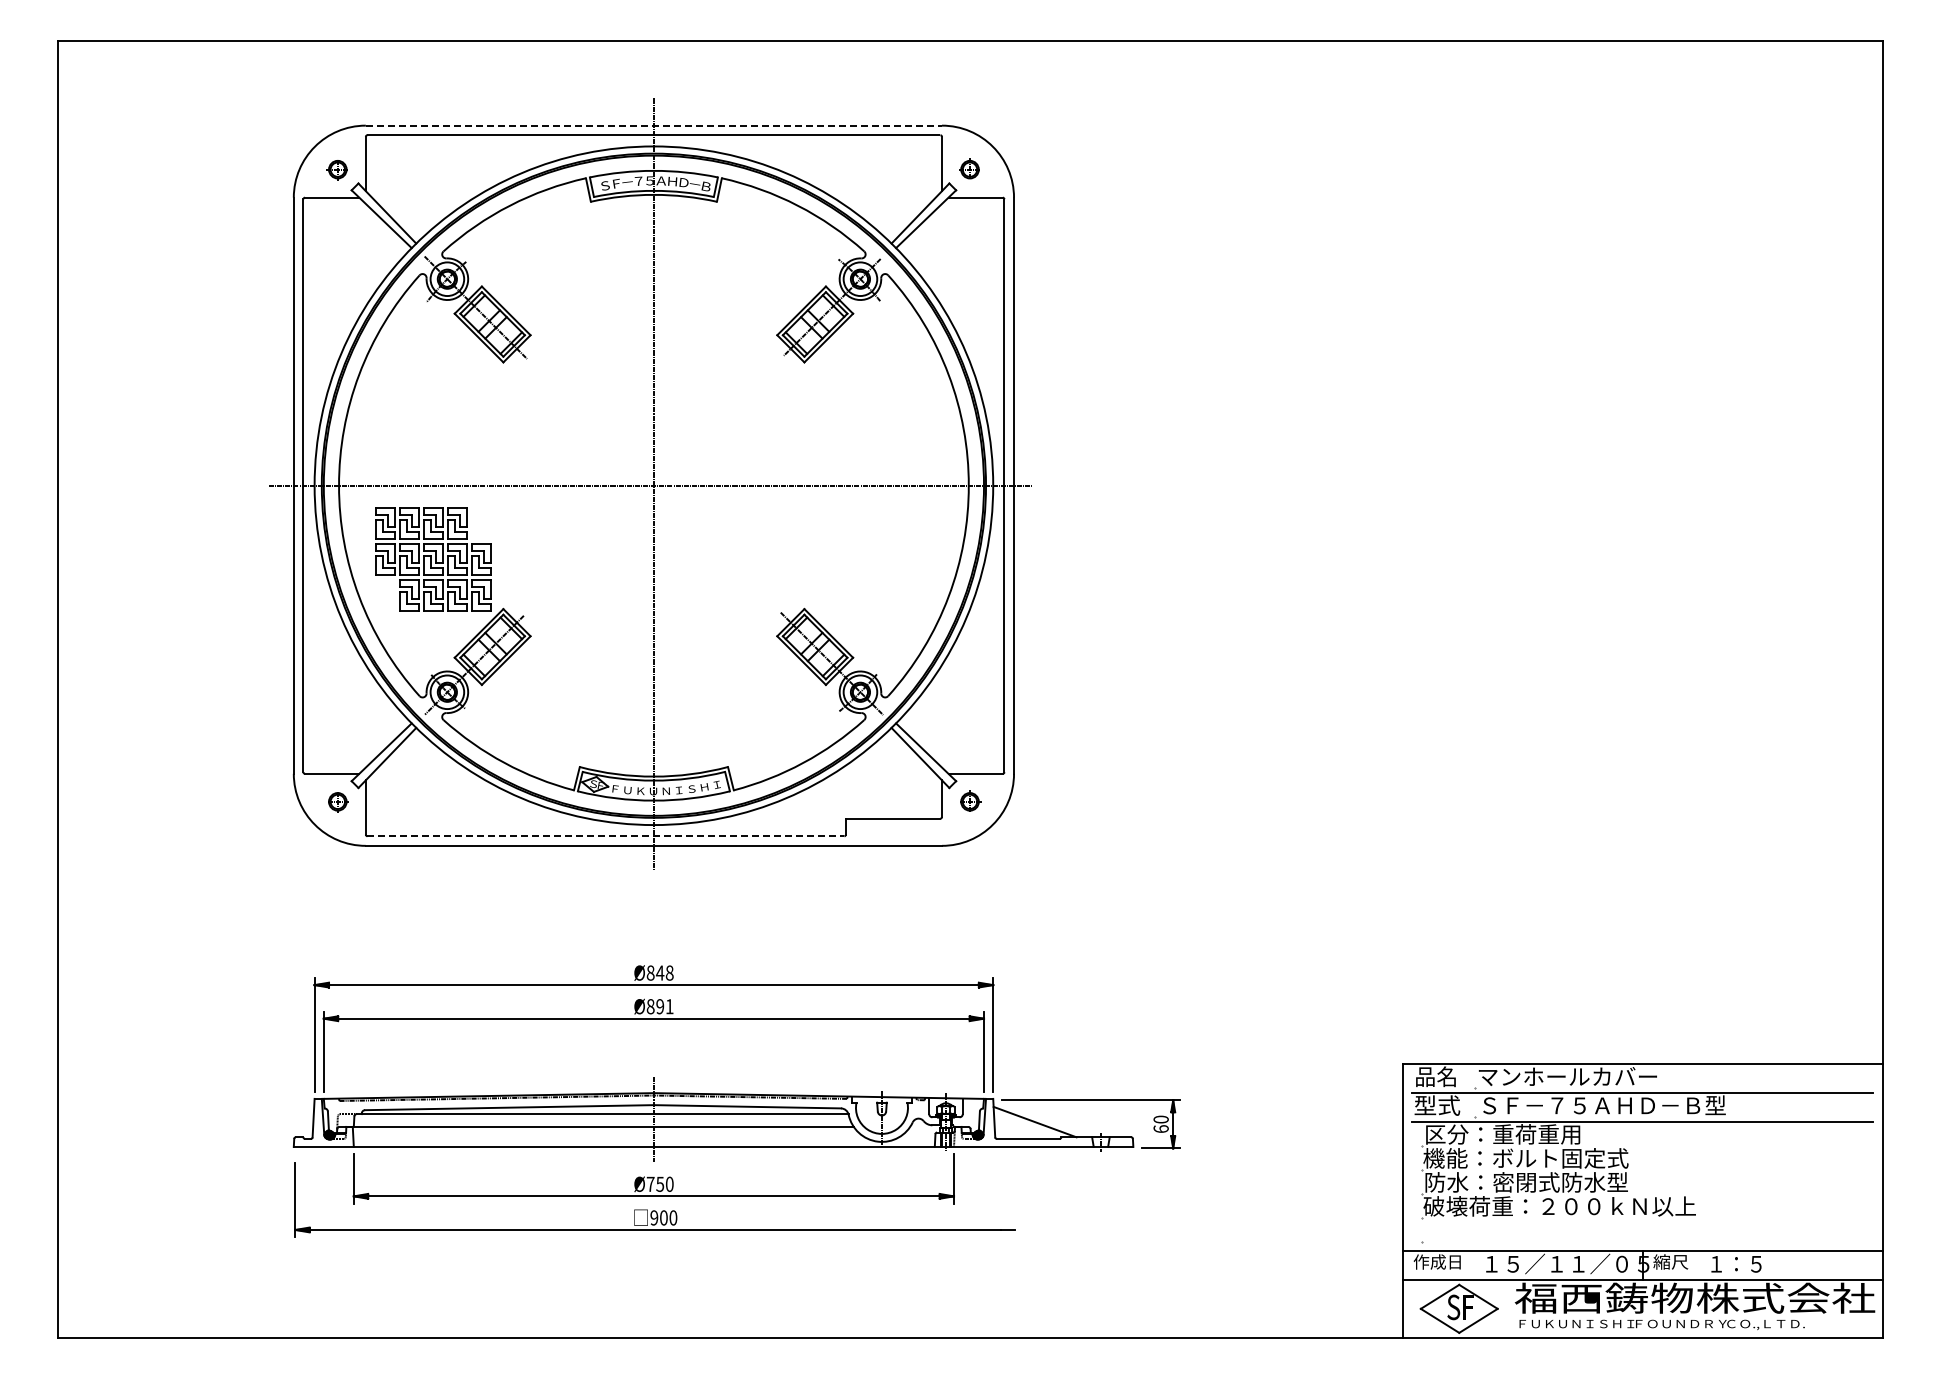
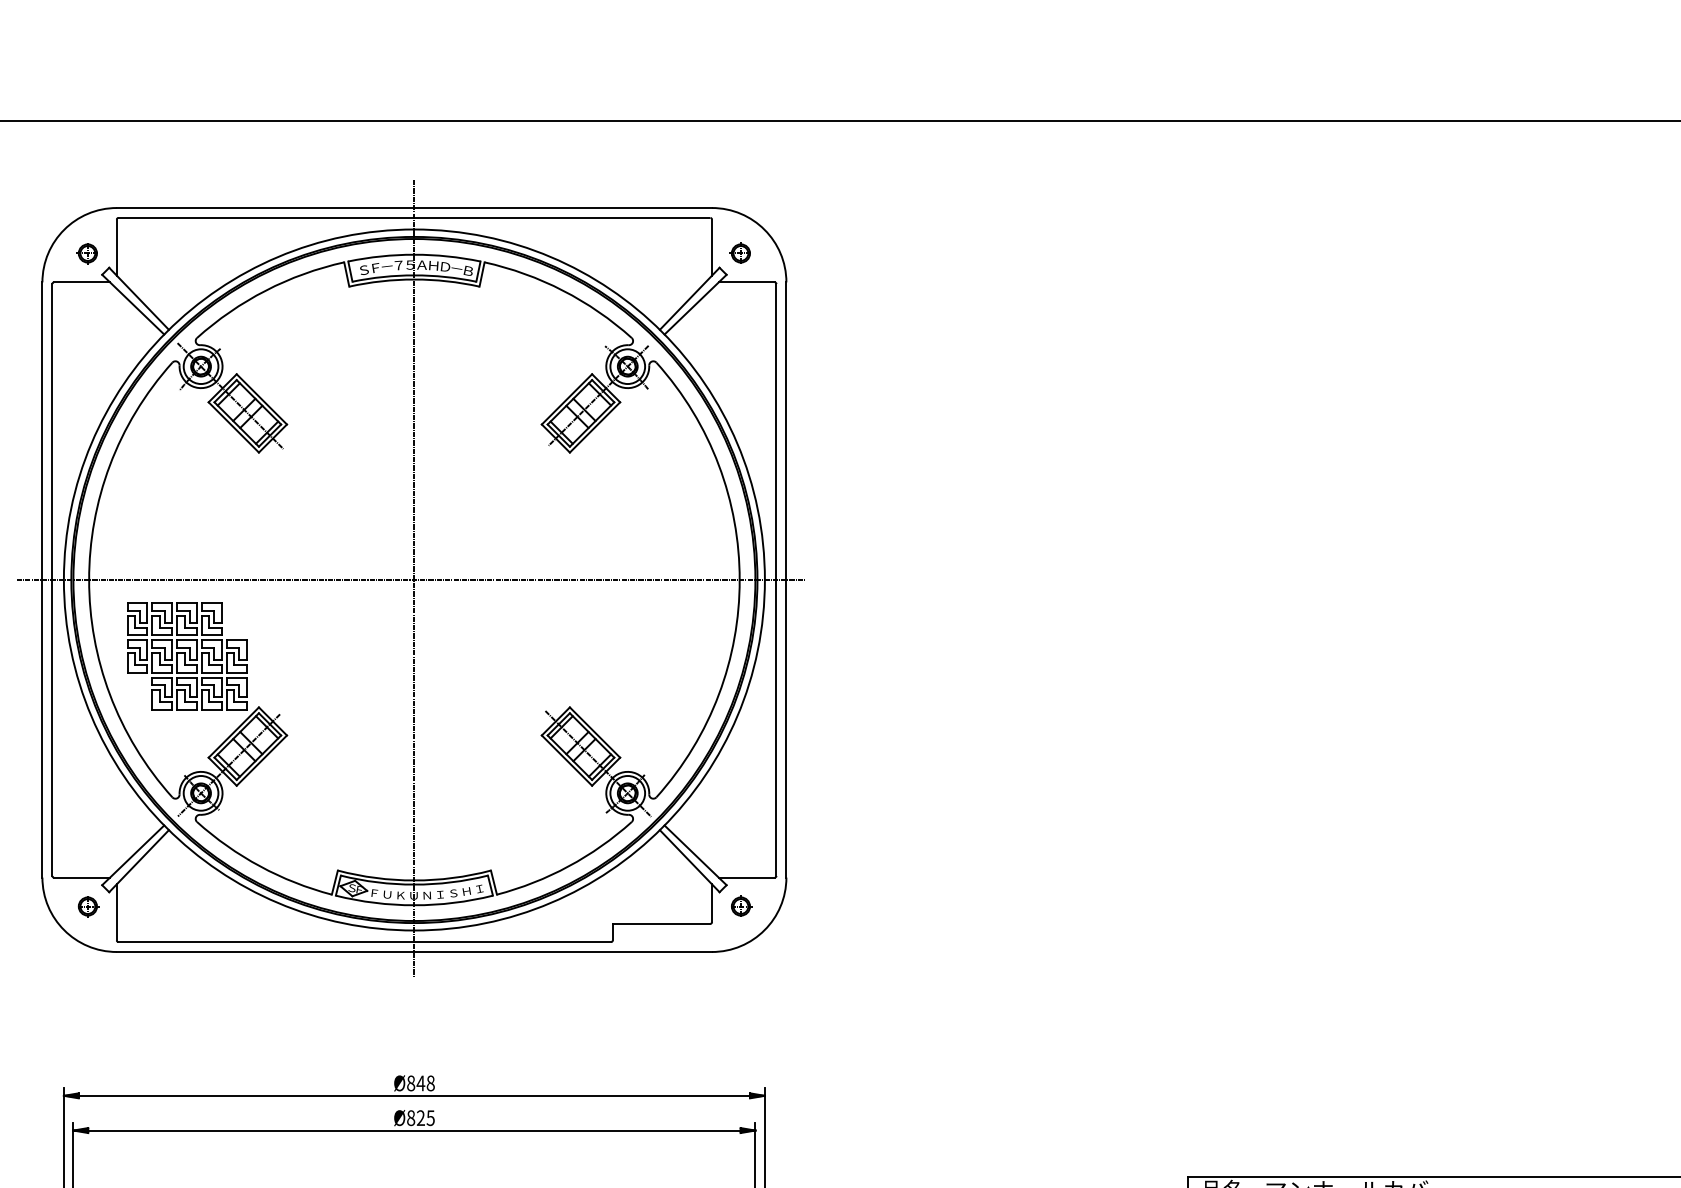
line: (654, 125) -> (415, 207), dashed -> solid
line: (606, 836) -> (365, 942), dashed -> solid
text: (664, 1006) -> (425, 1117), Ø891 -> Ø825

